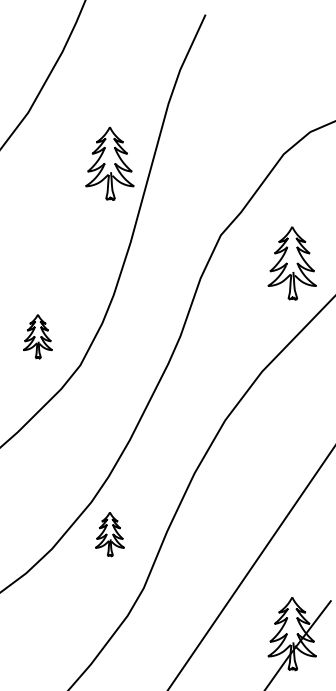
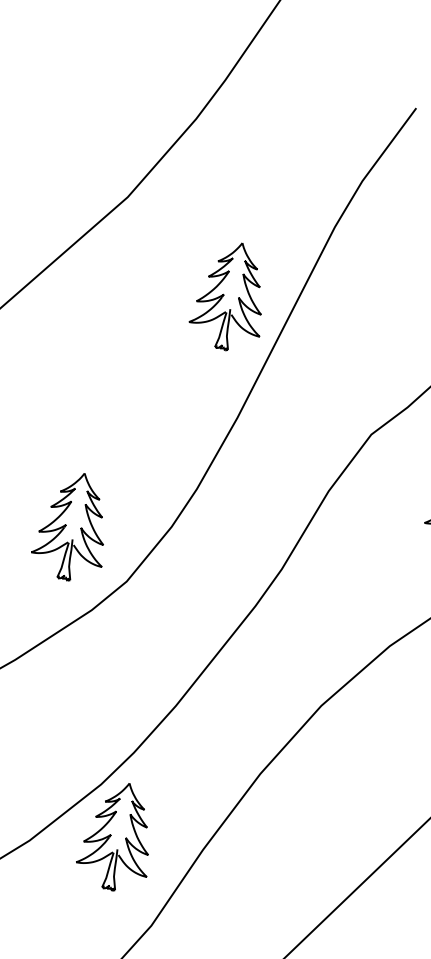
part: (37, 336) -> (73, 526), size x1.67
part: (109, 534) -> (117, 837), size x1.67

